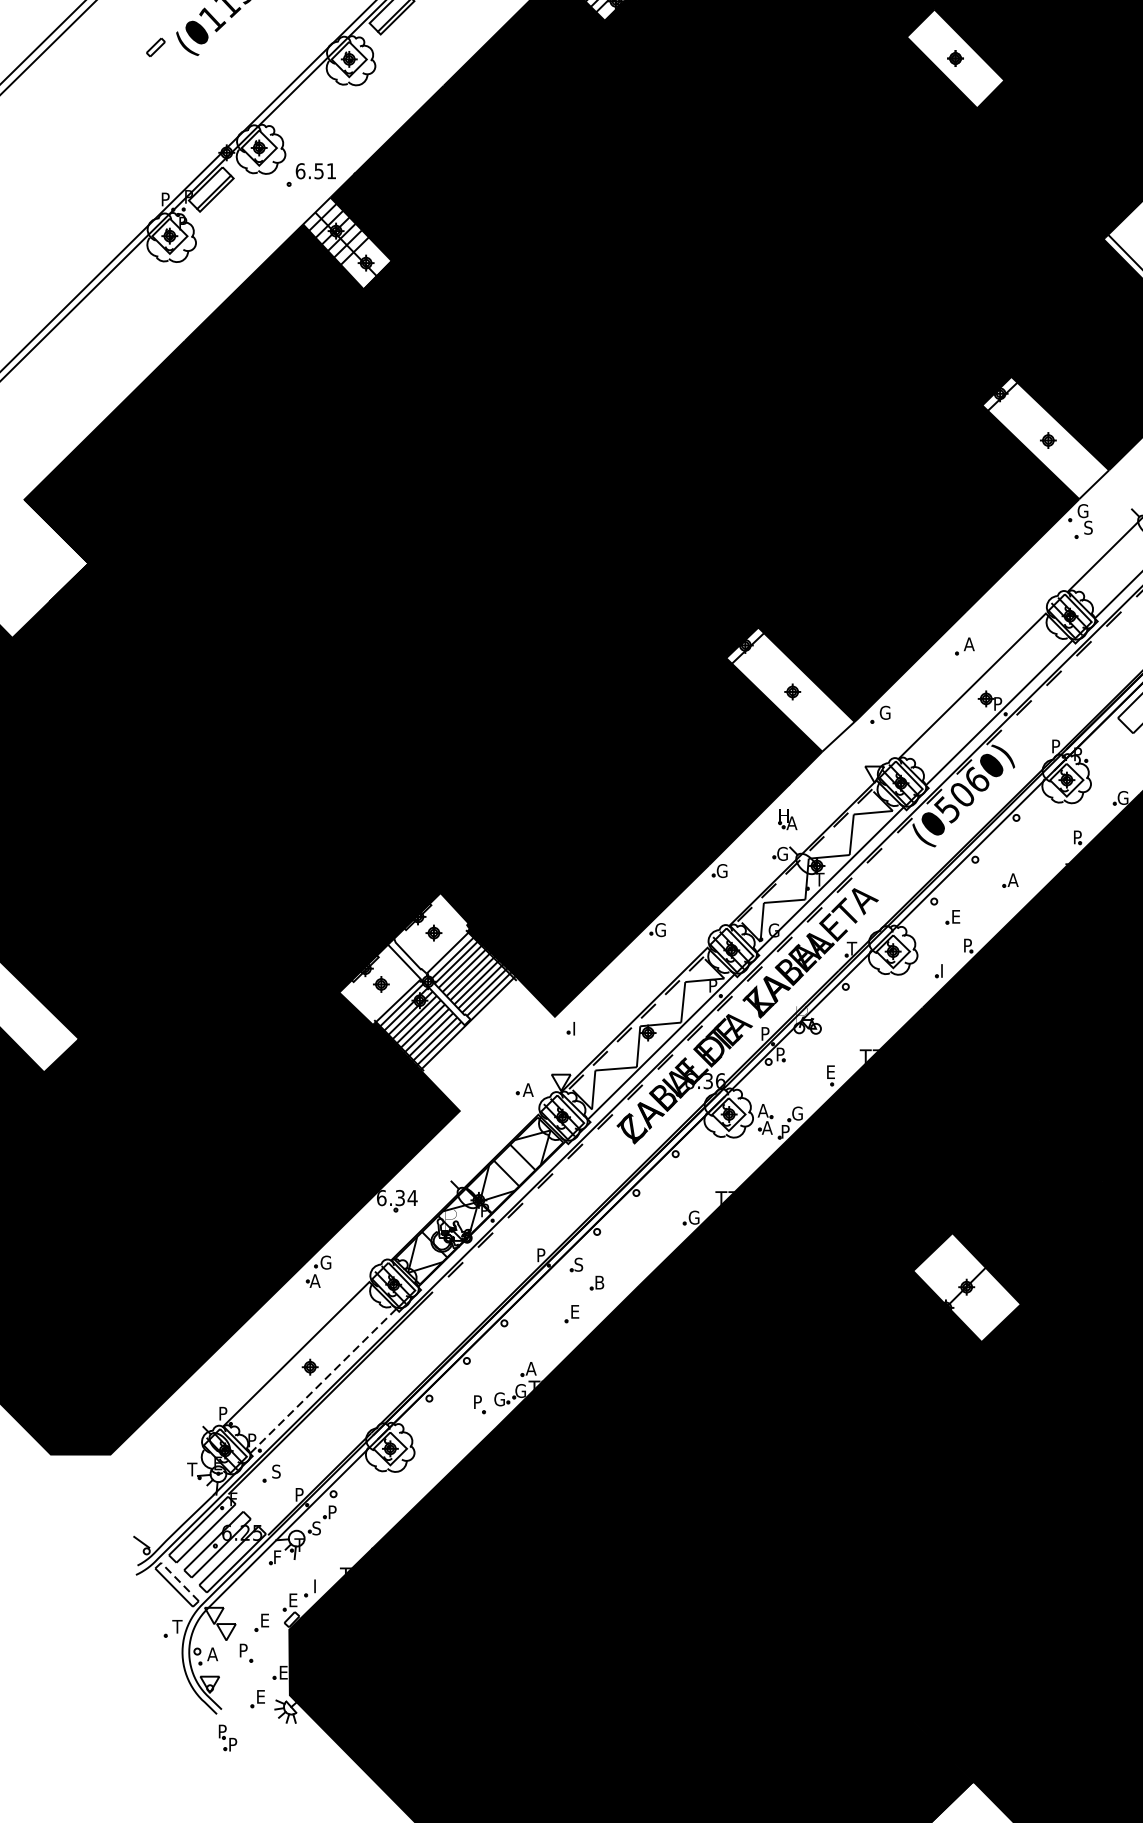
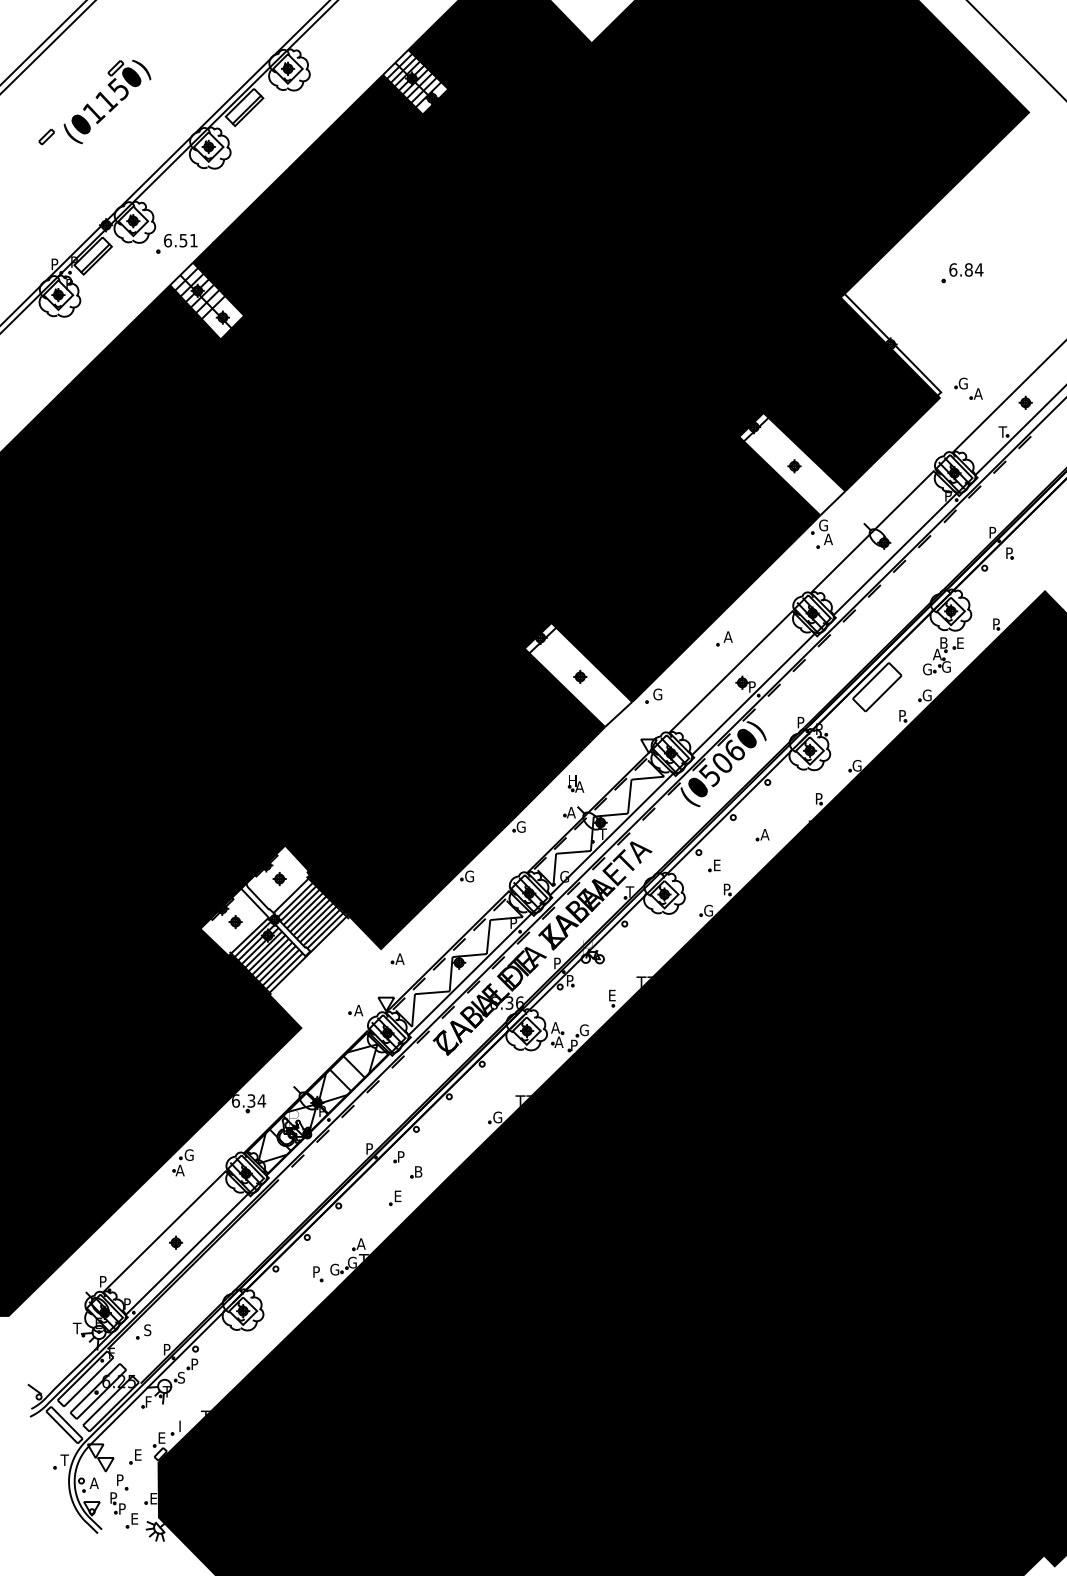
fill: (955, 58) -> (716, 146), added
text: (1088, 527) -> (828, 539), S -> A
text: (782, 853) -> (571, 812), G -> A
text: (945, 970) -> (708, 910), I -> G
text: (576, 1027) -> (399, 958), I -> A
text: (578, 1264) -> (400, 1156), S -> P
fill: (967, 1286) -> (726, 1175), added
line: (322, 1381) -> (186, 1254), dashed -> solid
line: (179, 1581) -> (66, 1422), dashed -> solid
part: (227, 1738) -> (117, 1503), moved

